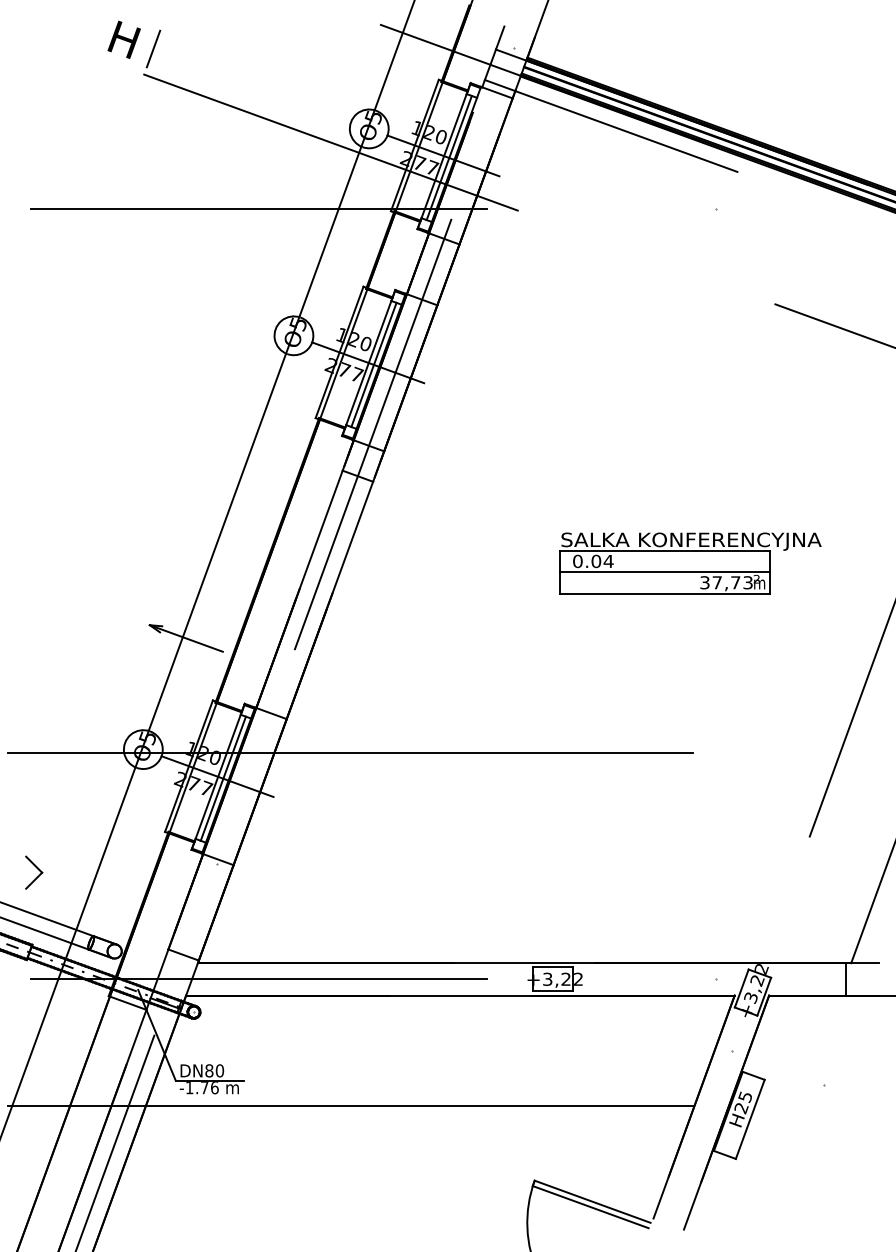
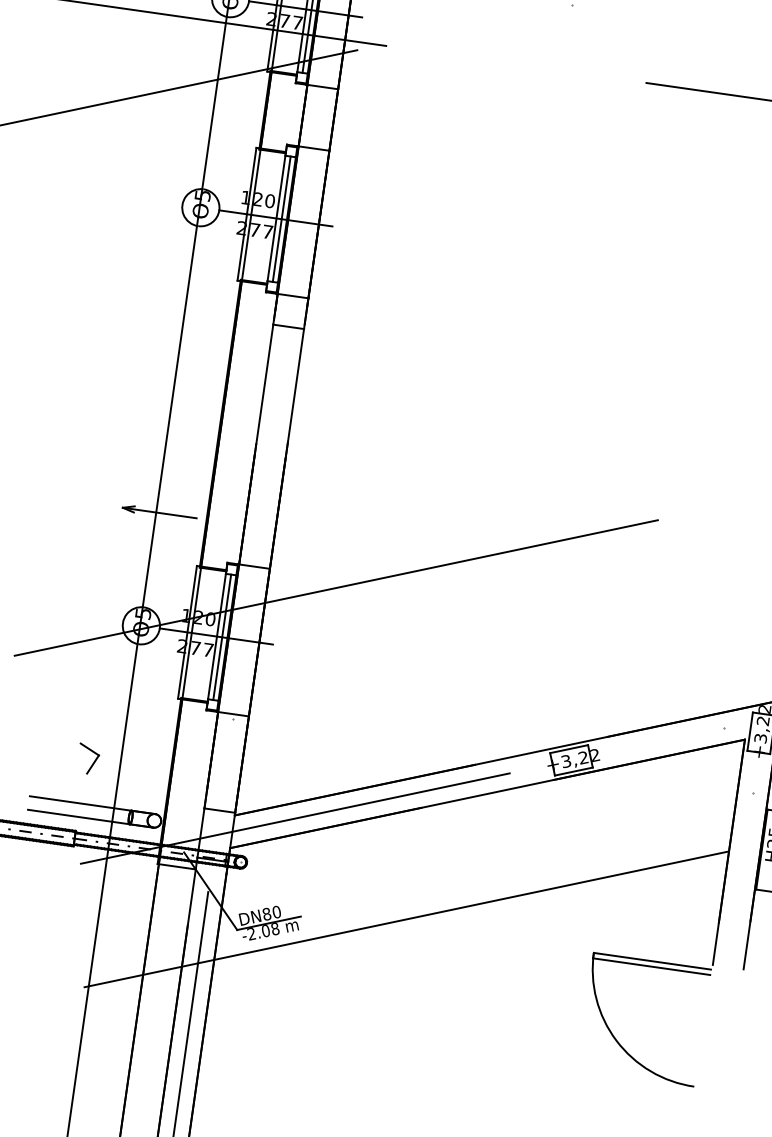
line: (372, 434) -> (294, 284), removed
part: (690, 563) -> (618, 342), removed
part: (34, 872) -> (91, 756), moved
text: (201, 1088) -> (262, 932), -1.76 -> -2.08

